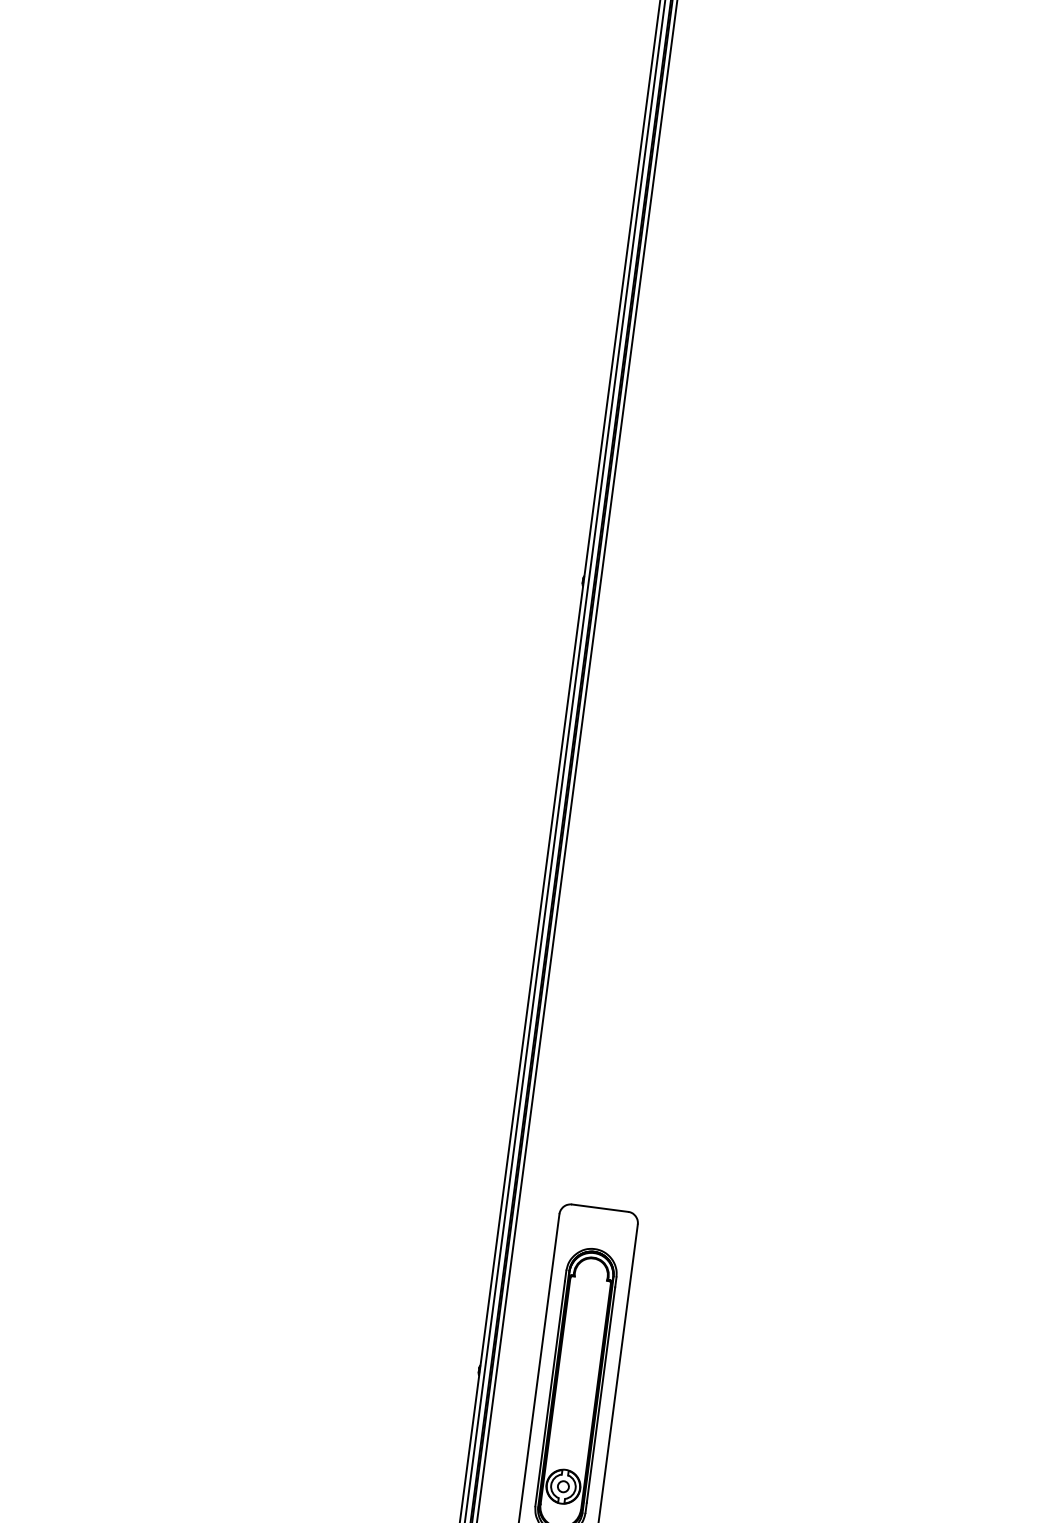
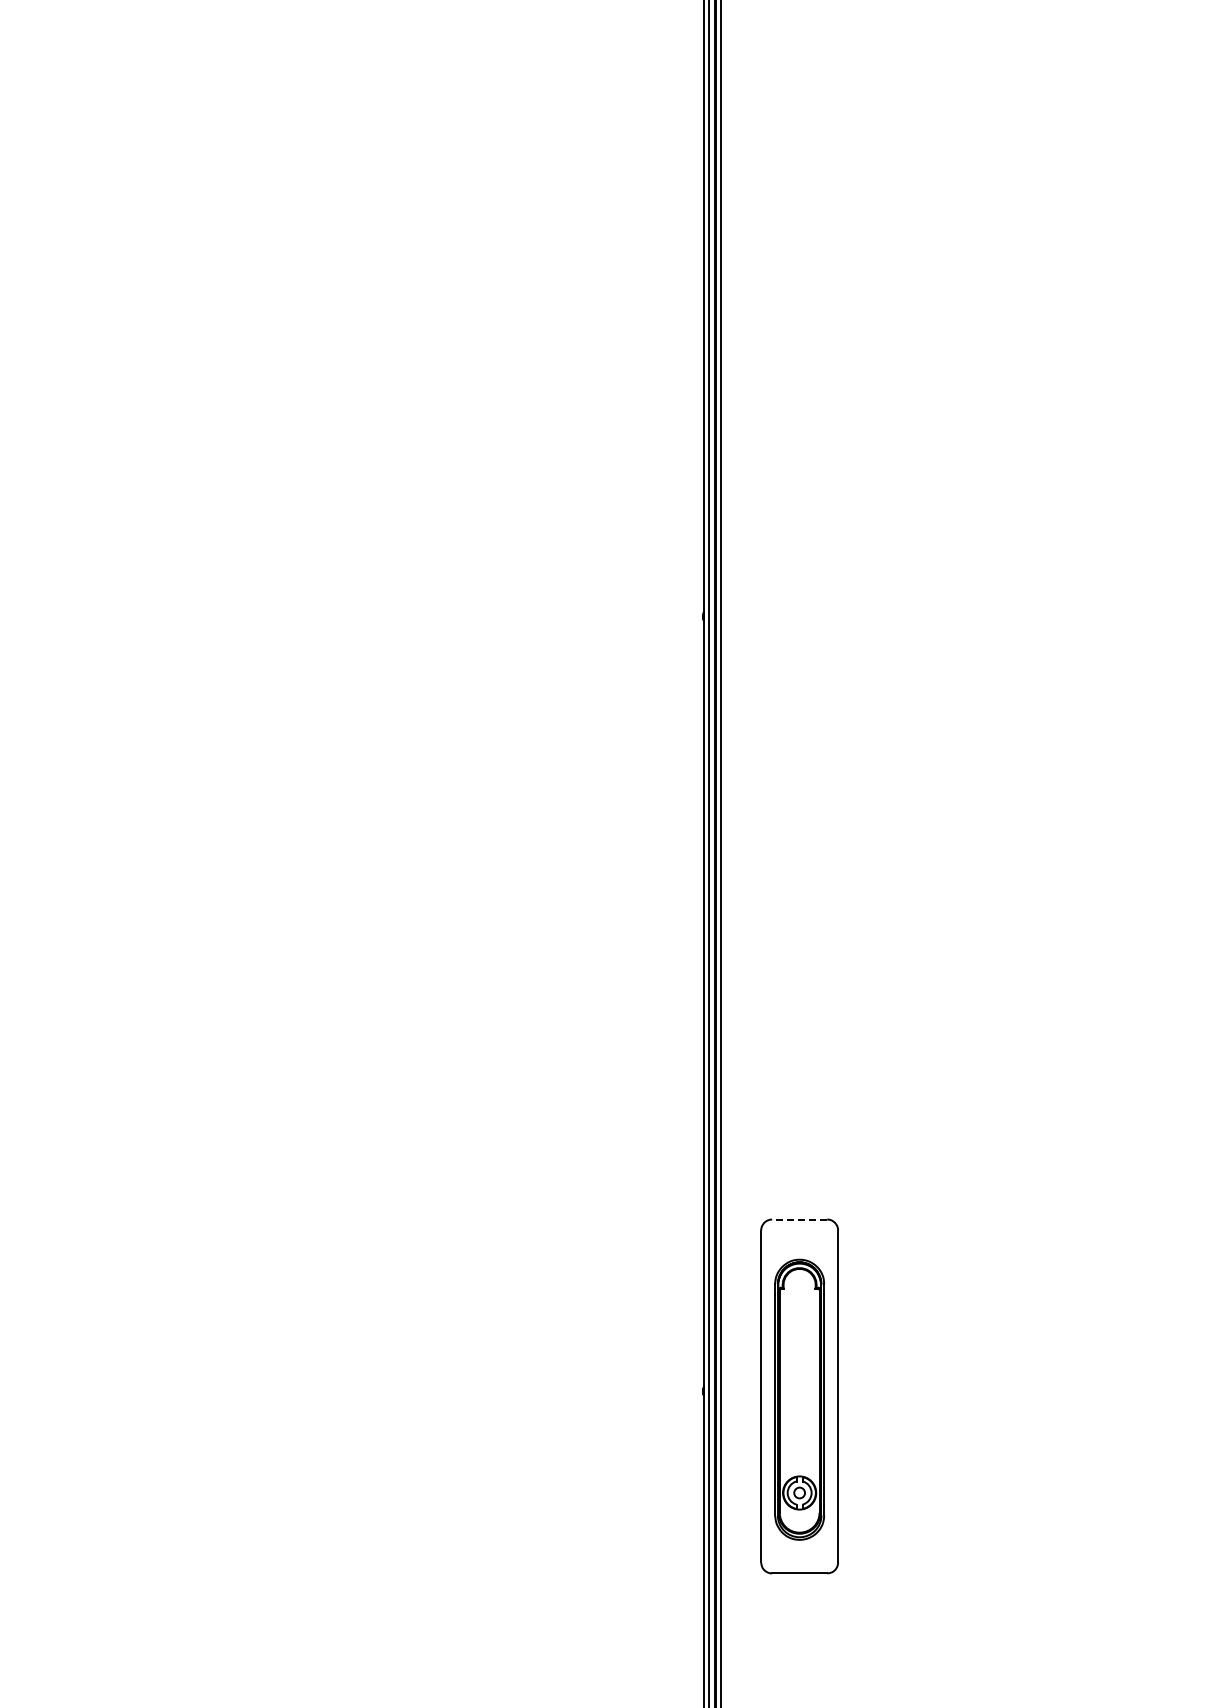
line: (599, 1208) -> (799, 1219), solid -> dashed

